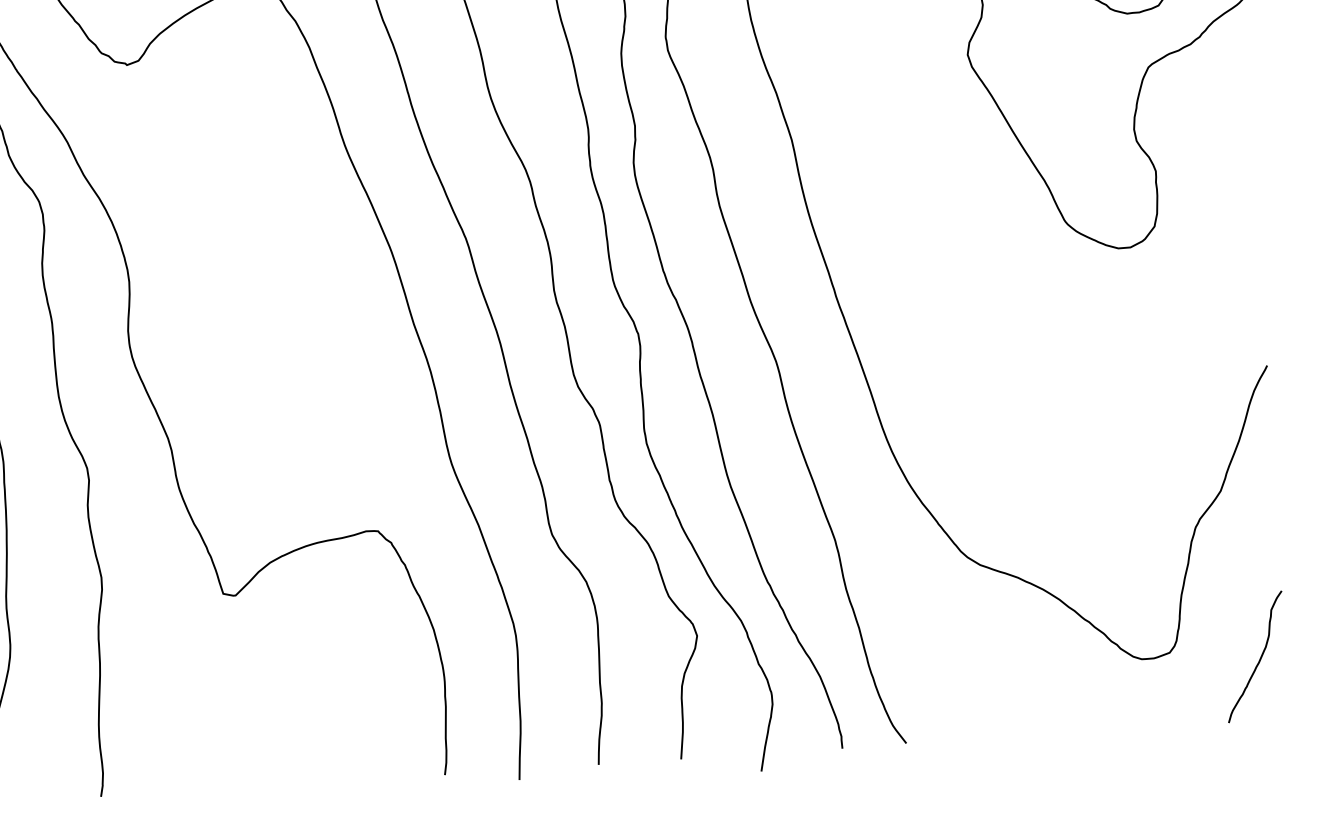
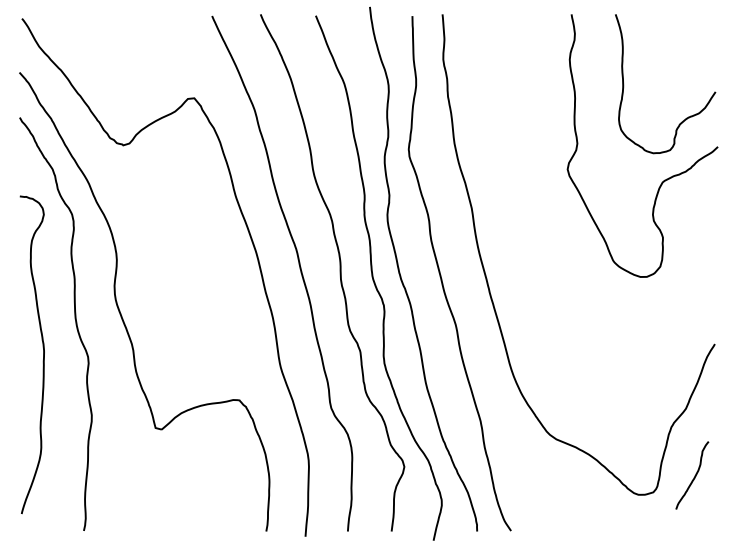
curve: (1259, 656) -> (694, 475), moved

